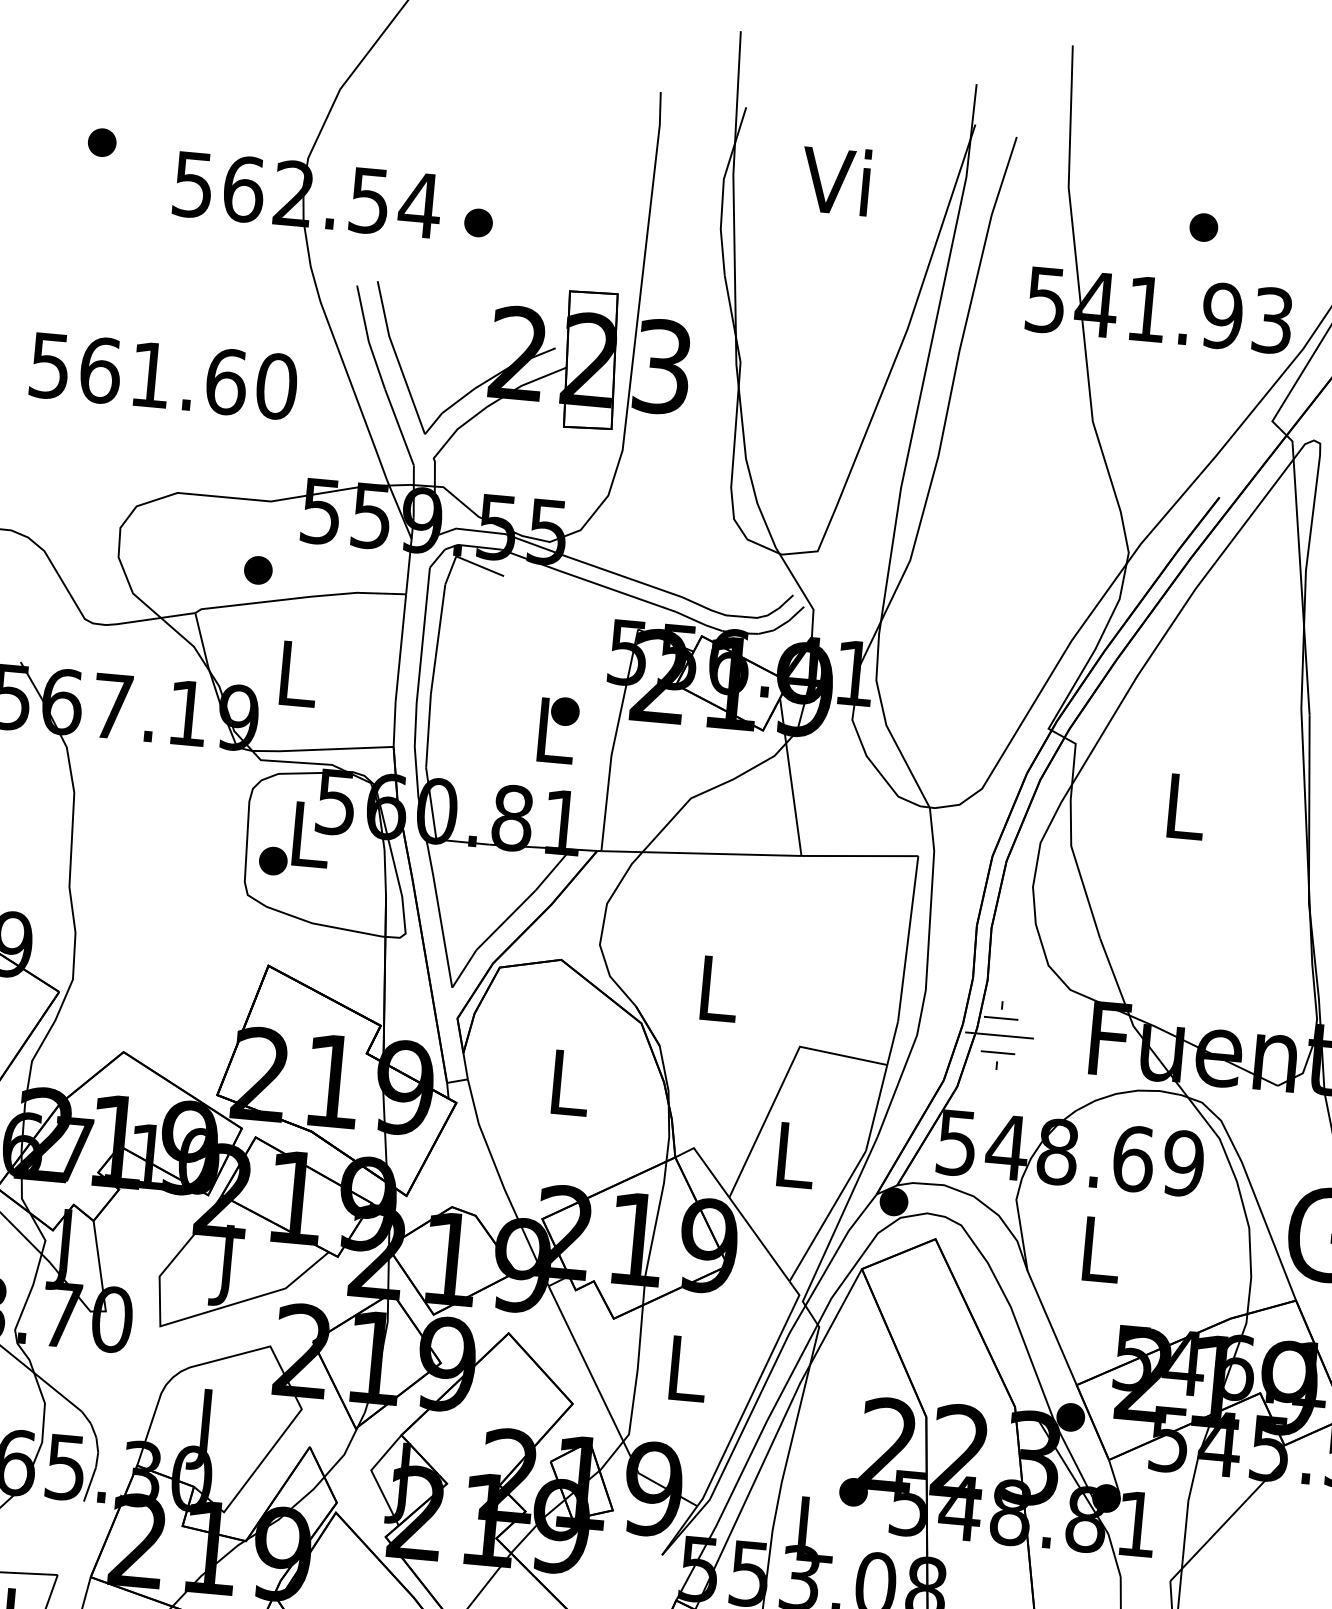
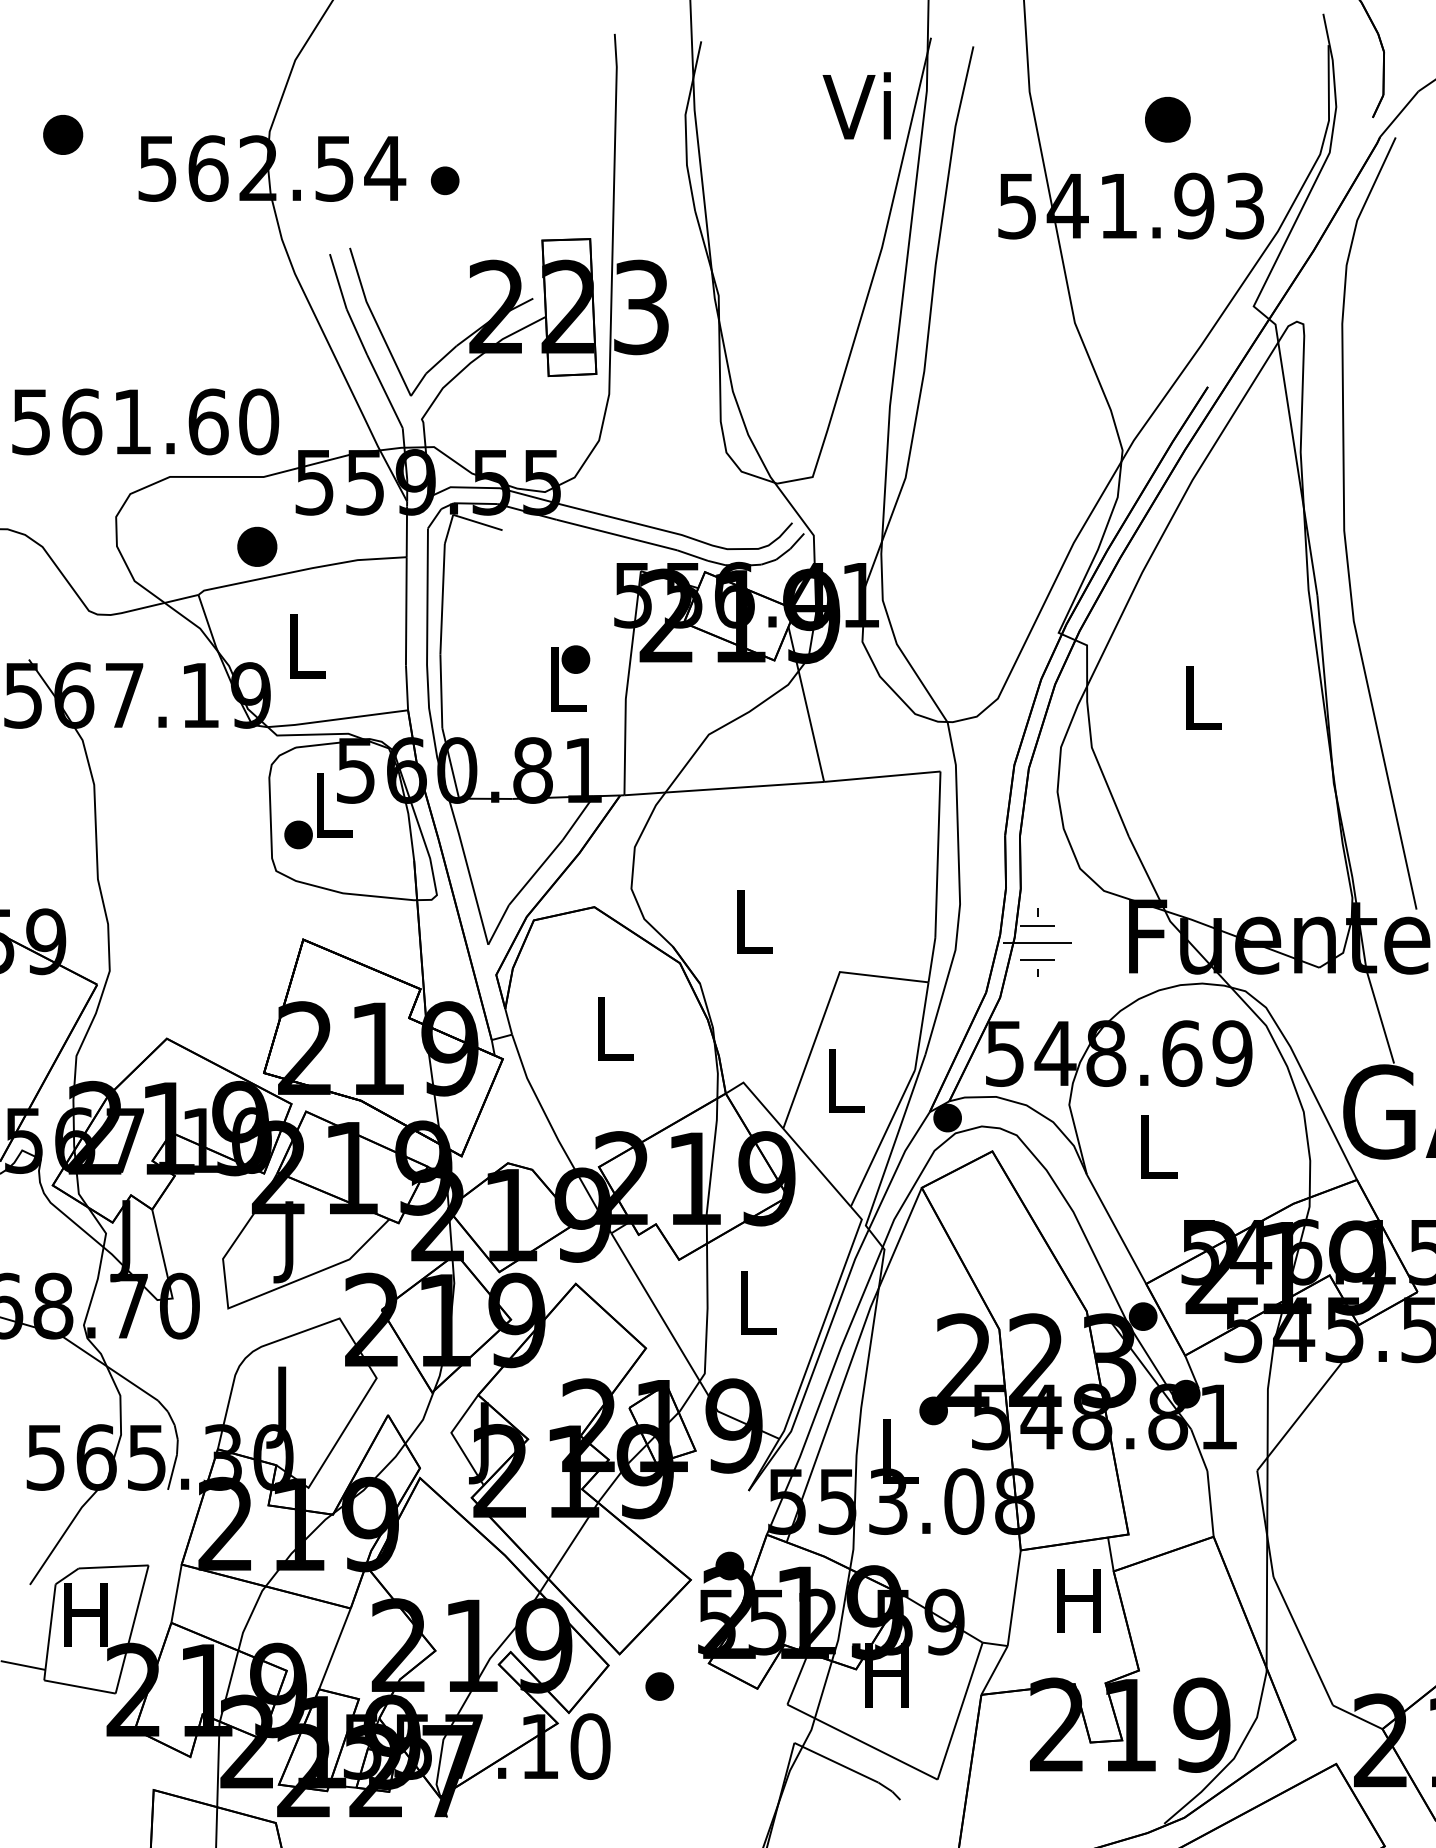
part: (101, 142) -> (62, 134), size x1.4
text: (835, 179) -> (856, 105), moved
part: (1203, 227) -> (1167, 119), size x1.6
text: (163, 375) -> (145, 421), moved
part: (258, 570) -> (257, 546), size x1.4

